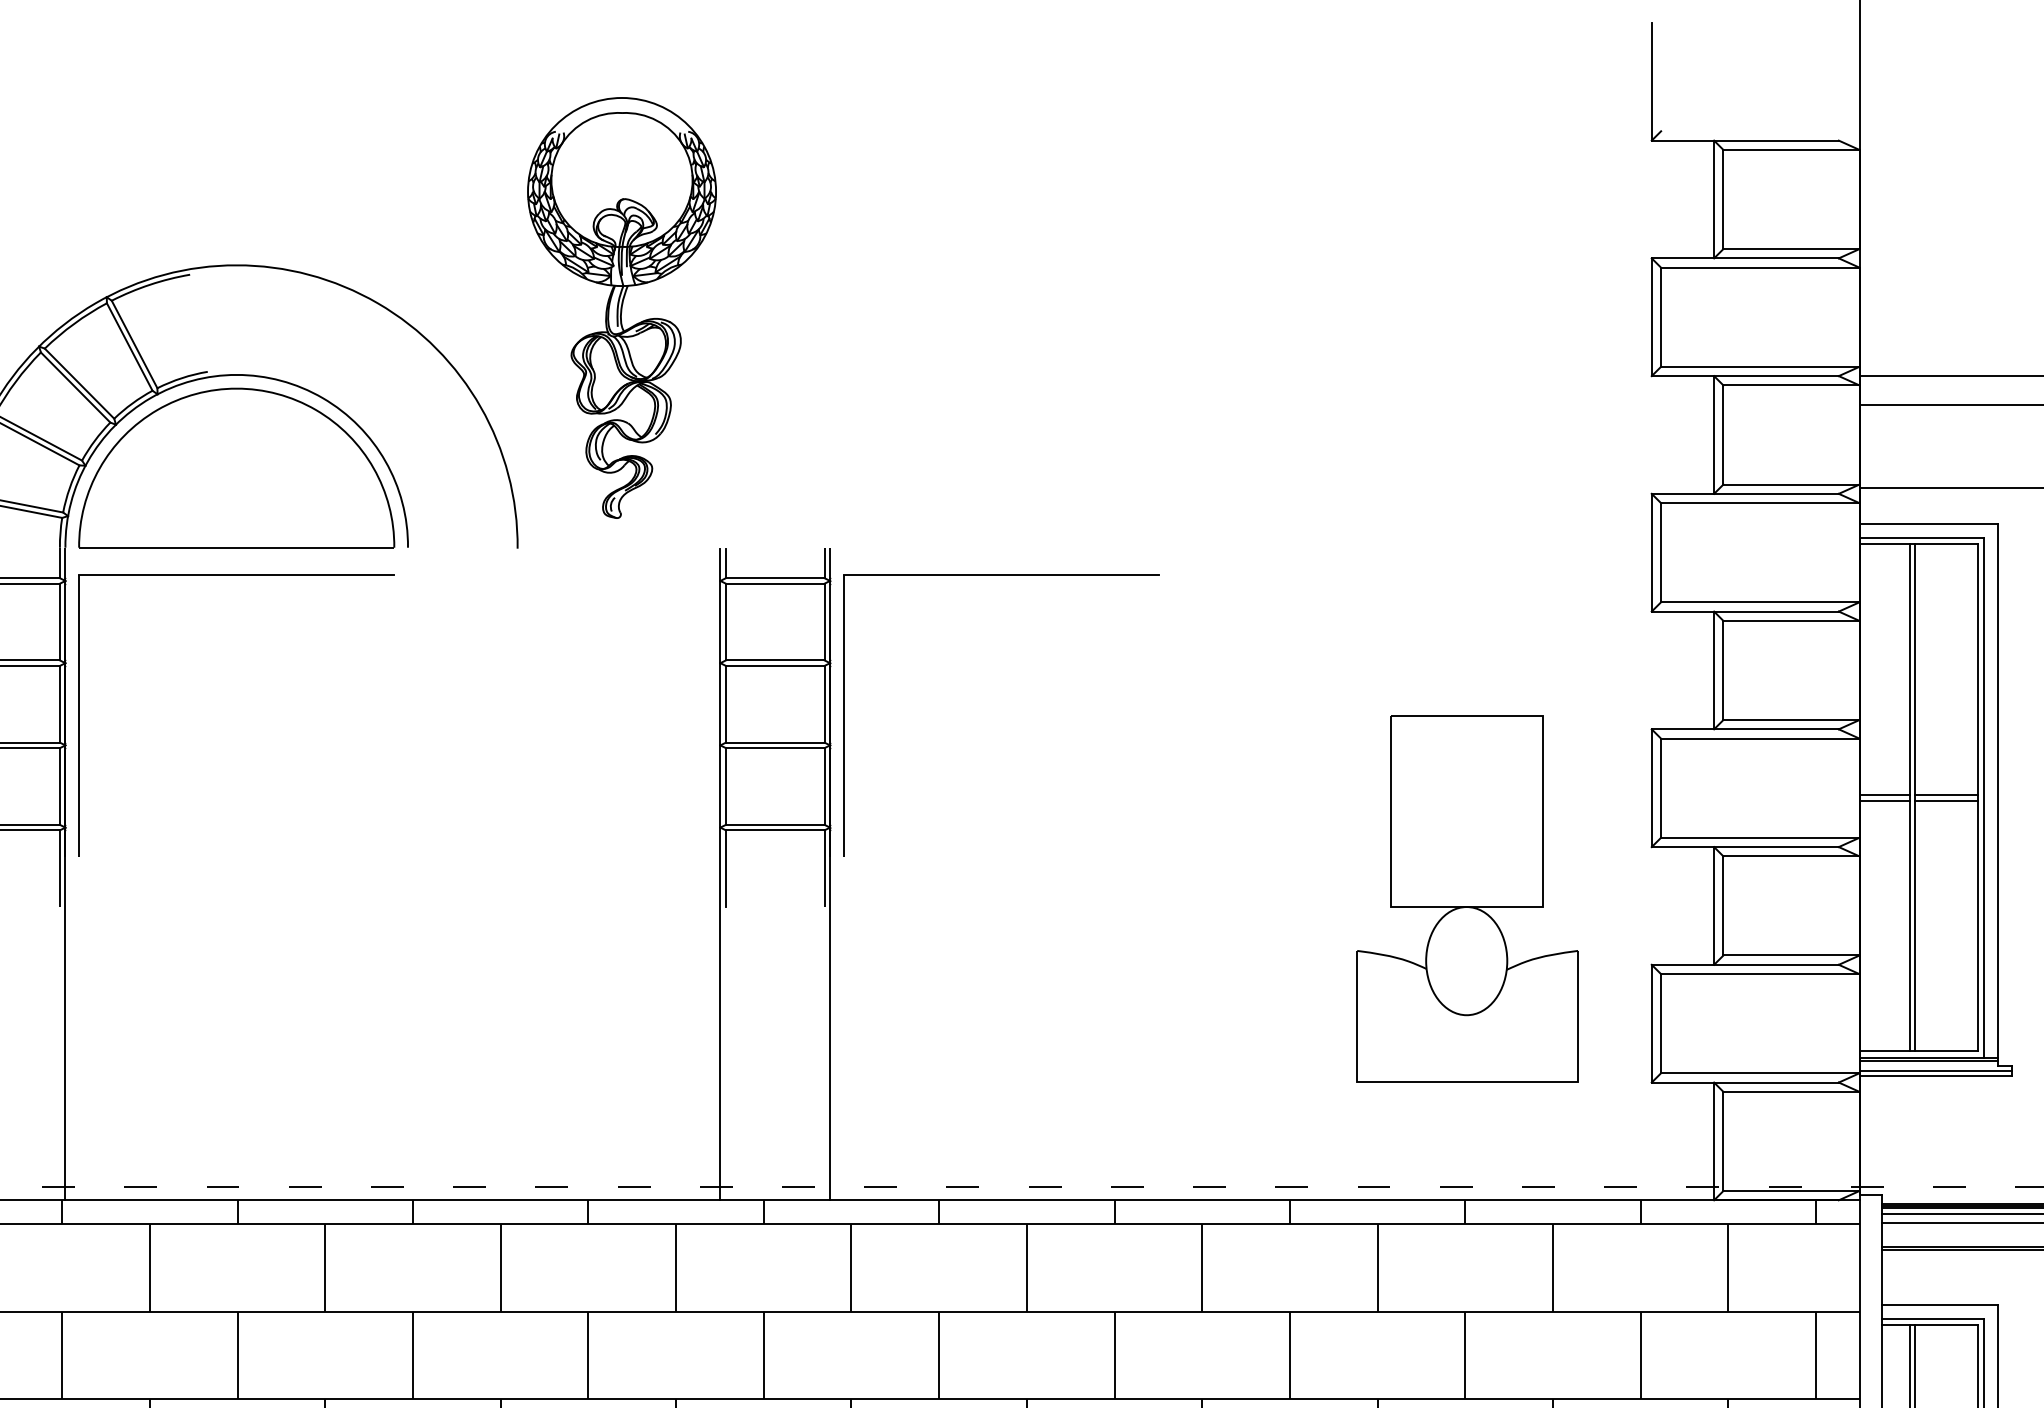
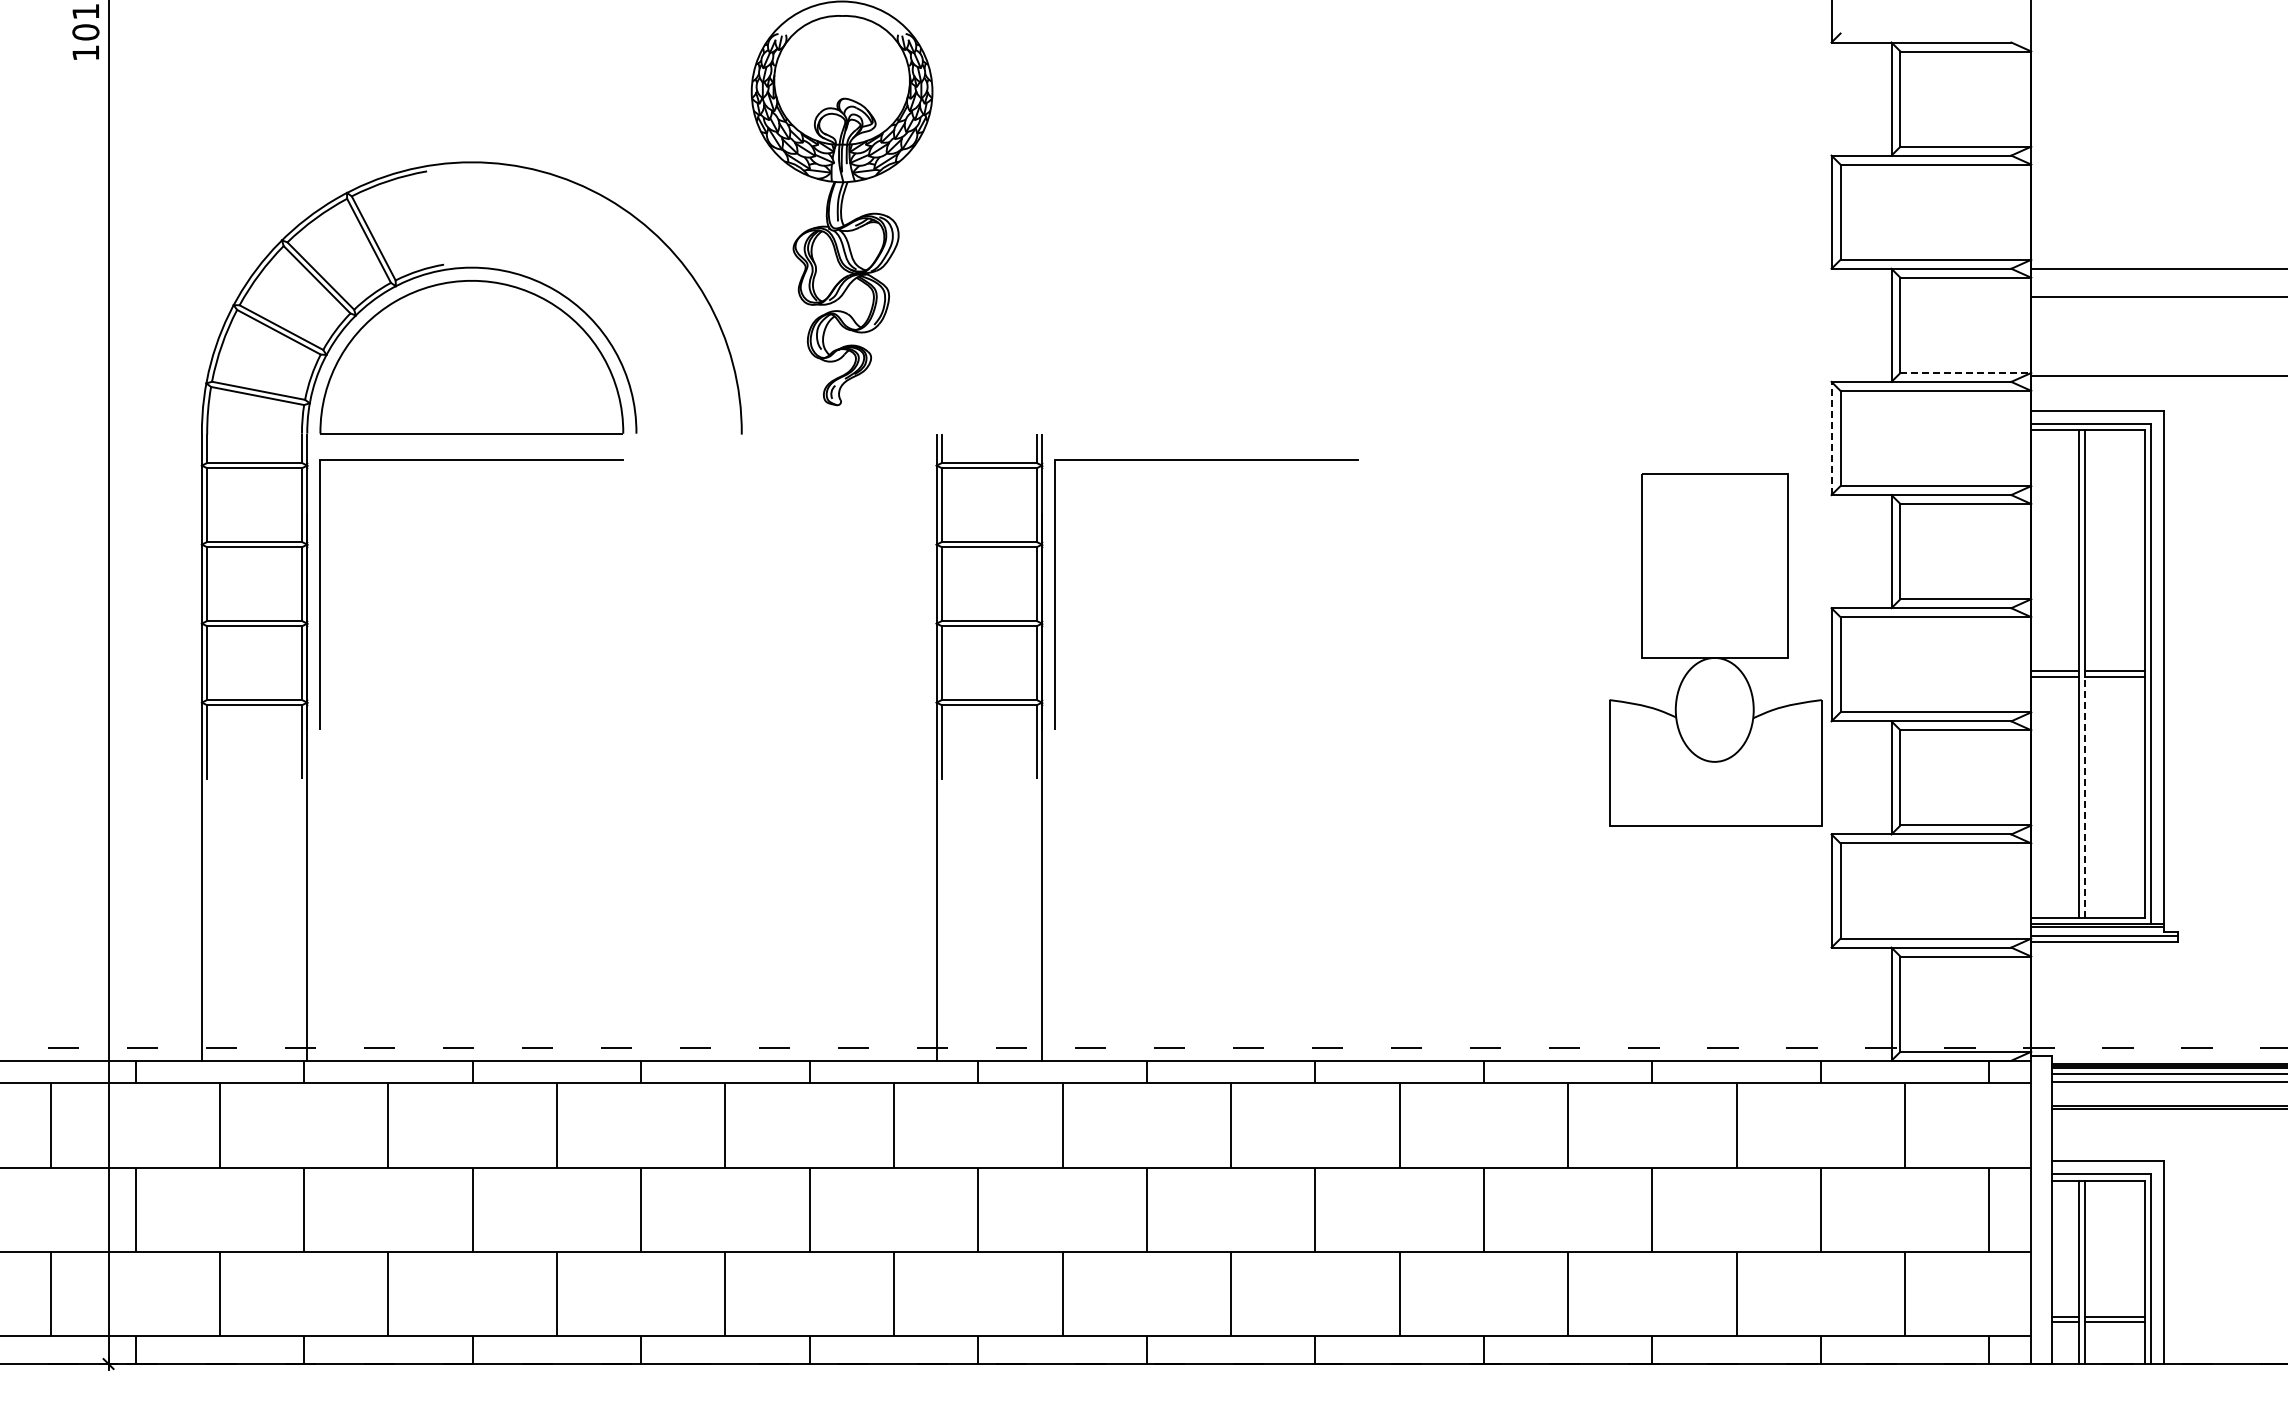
line: (1792, 484) -> (1966, 372), solid -> dashed
line: (1651, 552) -> (1831, 438), solid -> dashed
part: (1467, 898) -> (1715, 649), moved
line: (1914, 925) -> (2084, 796), solid -> dashed

